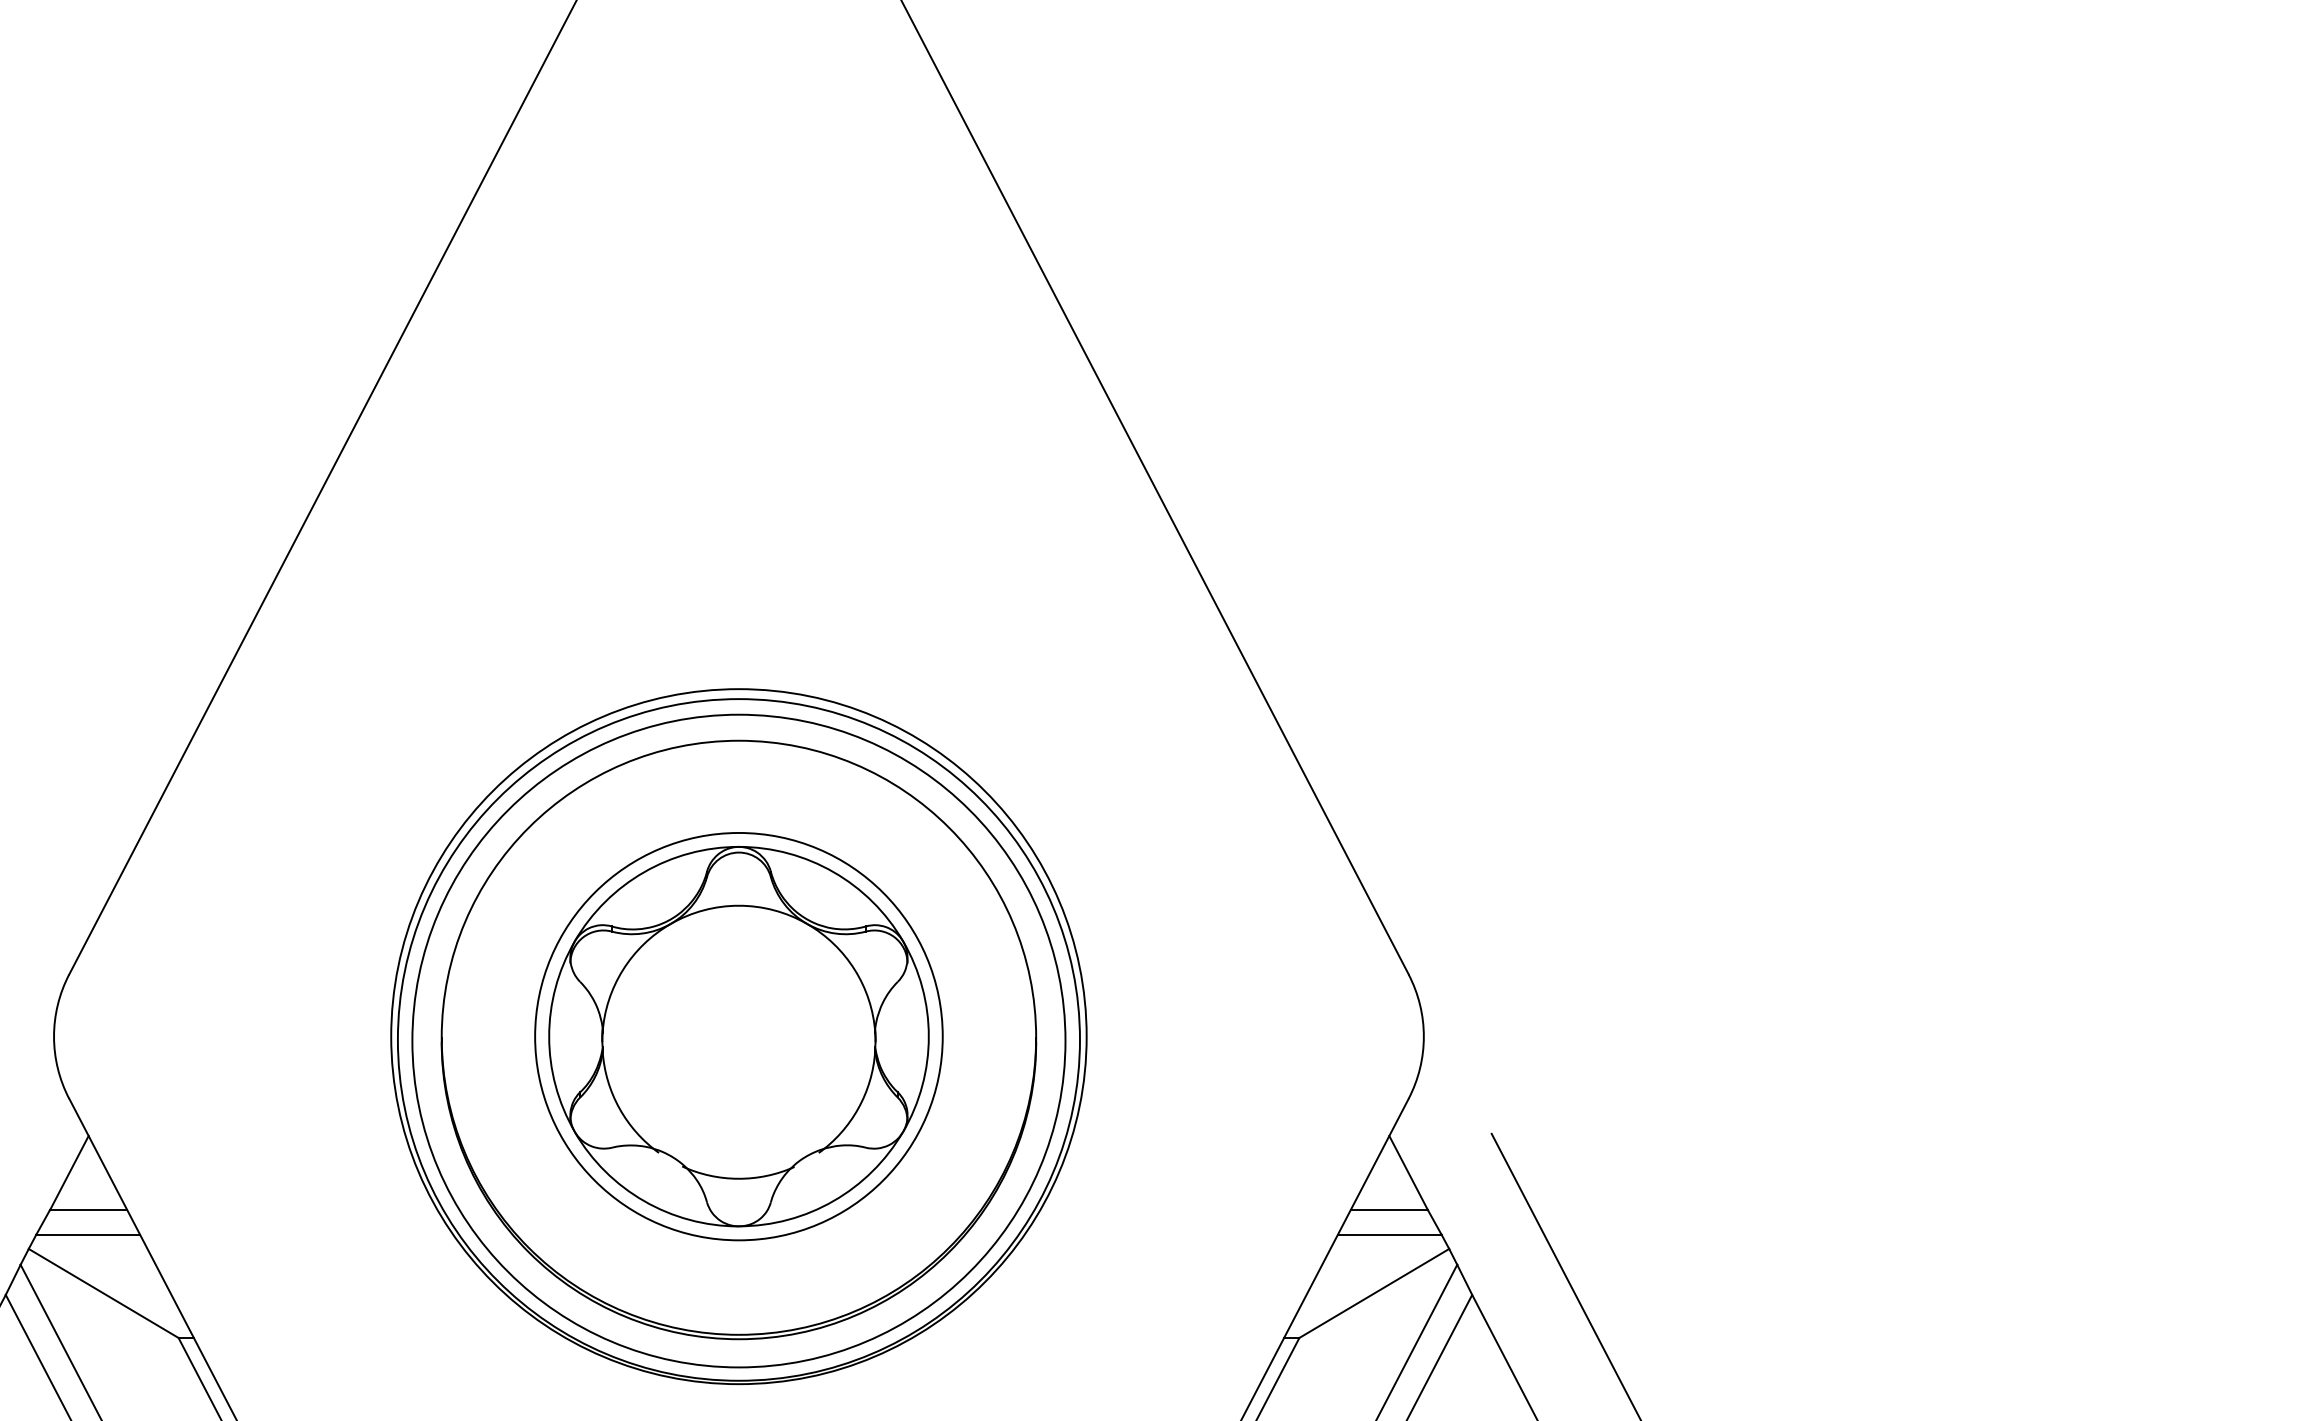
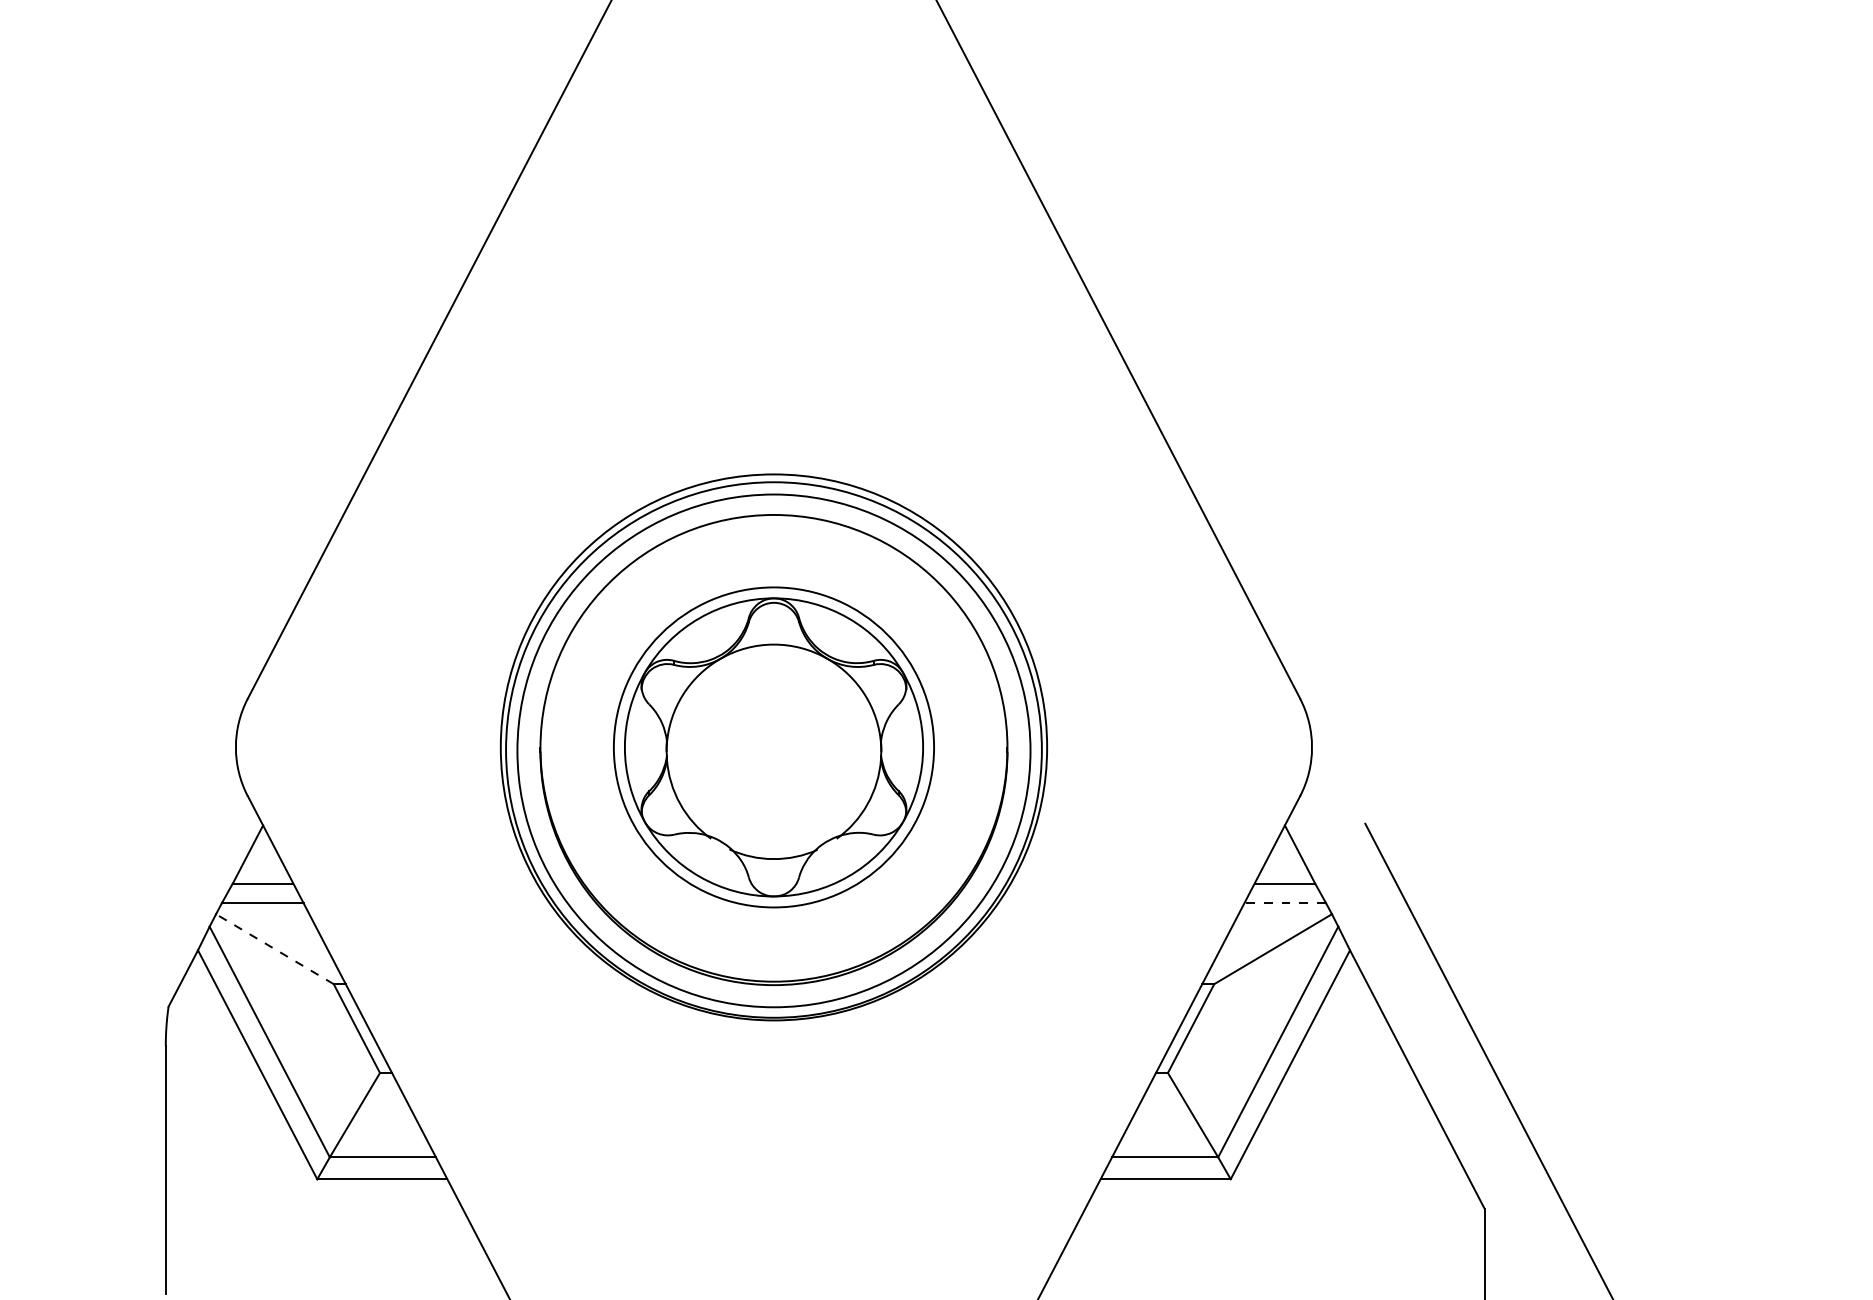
line: (1390, 1235) -> (1285, 903), solid -> dashed
line: (103, 1292) -> (274, 948), solid -> dashed

